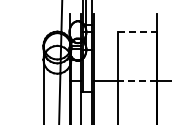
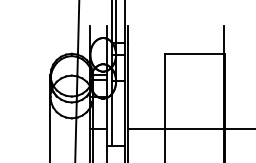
line: (138, 31) -> (195, 53), dashed -> solid
line: (137, 80) -> (194, 128), dashed -> solid

